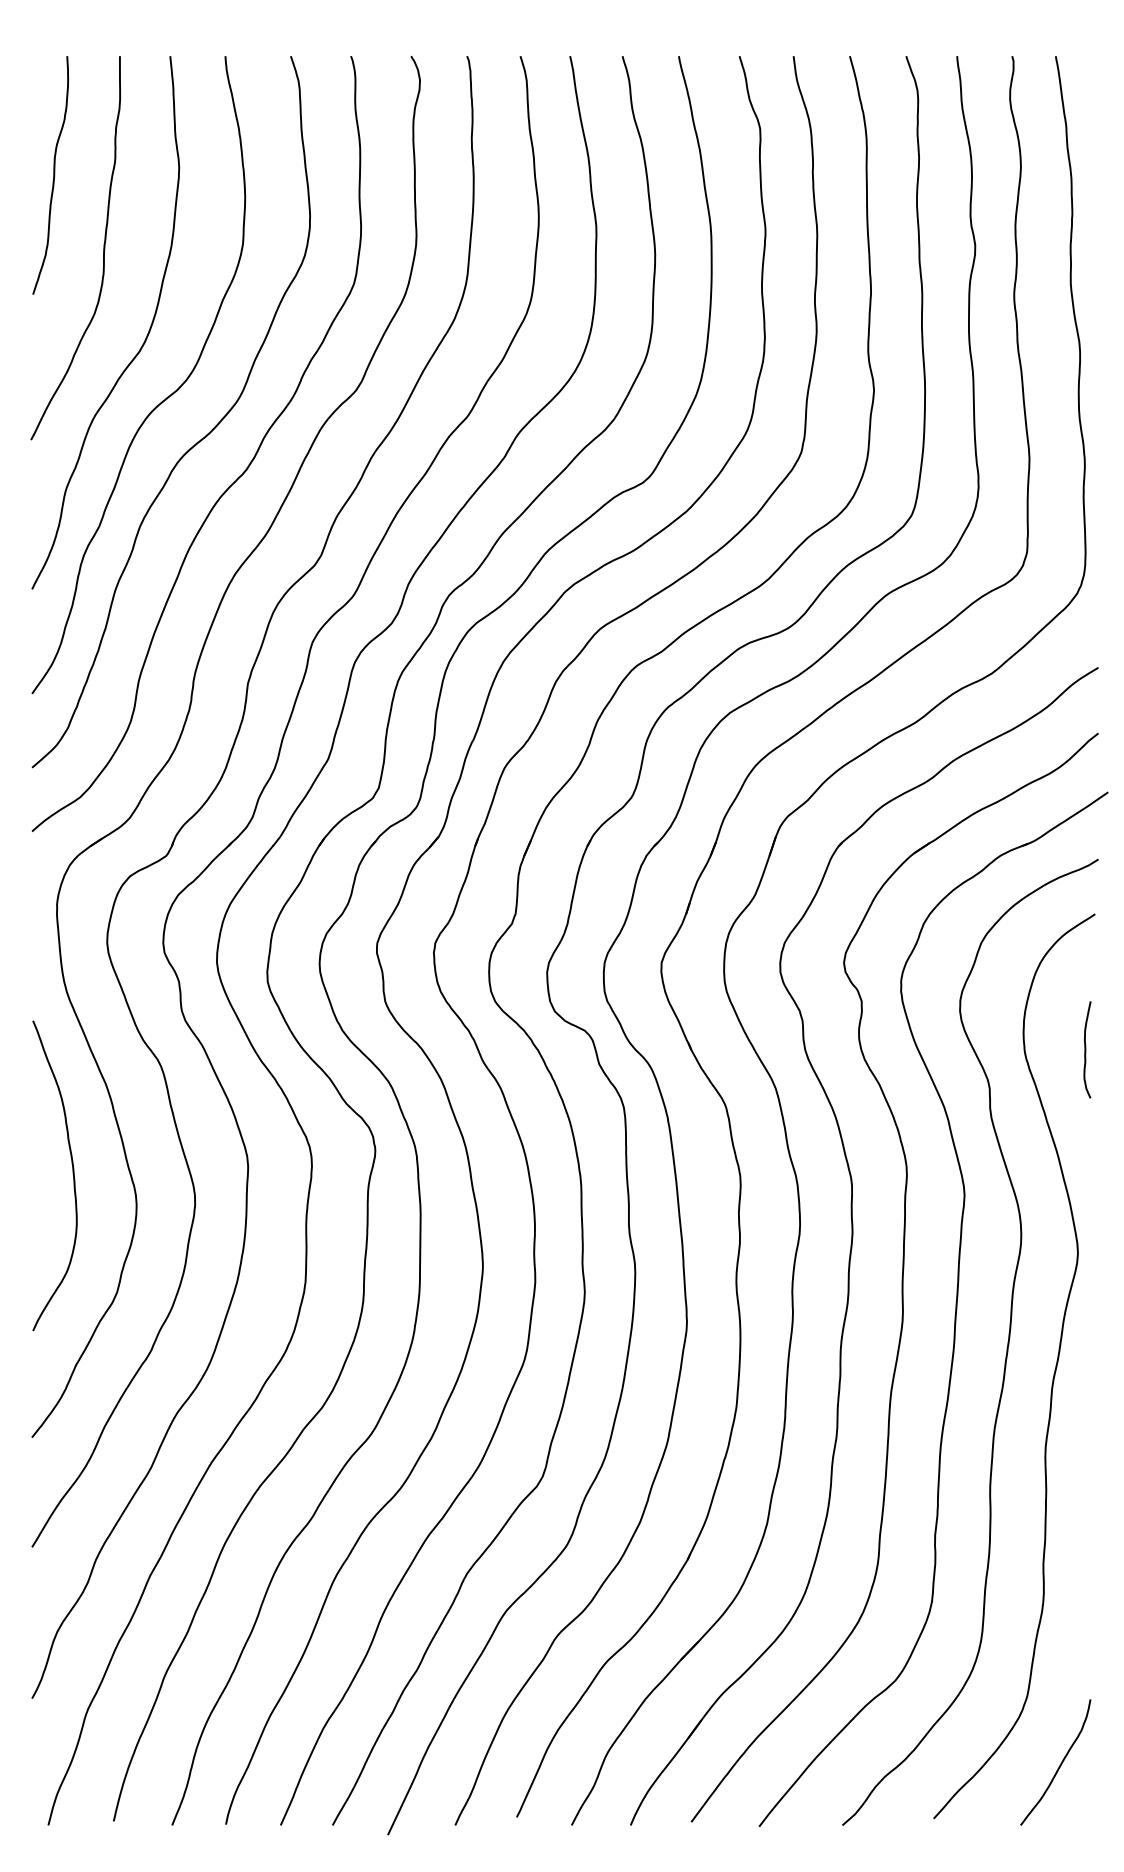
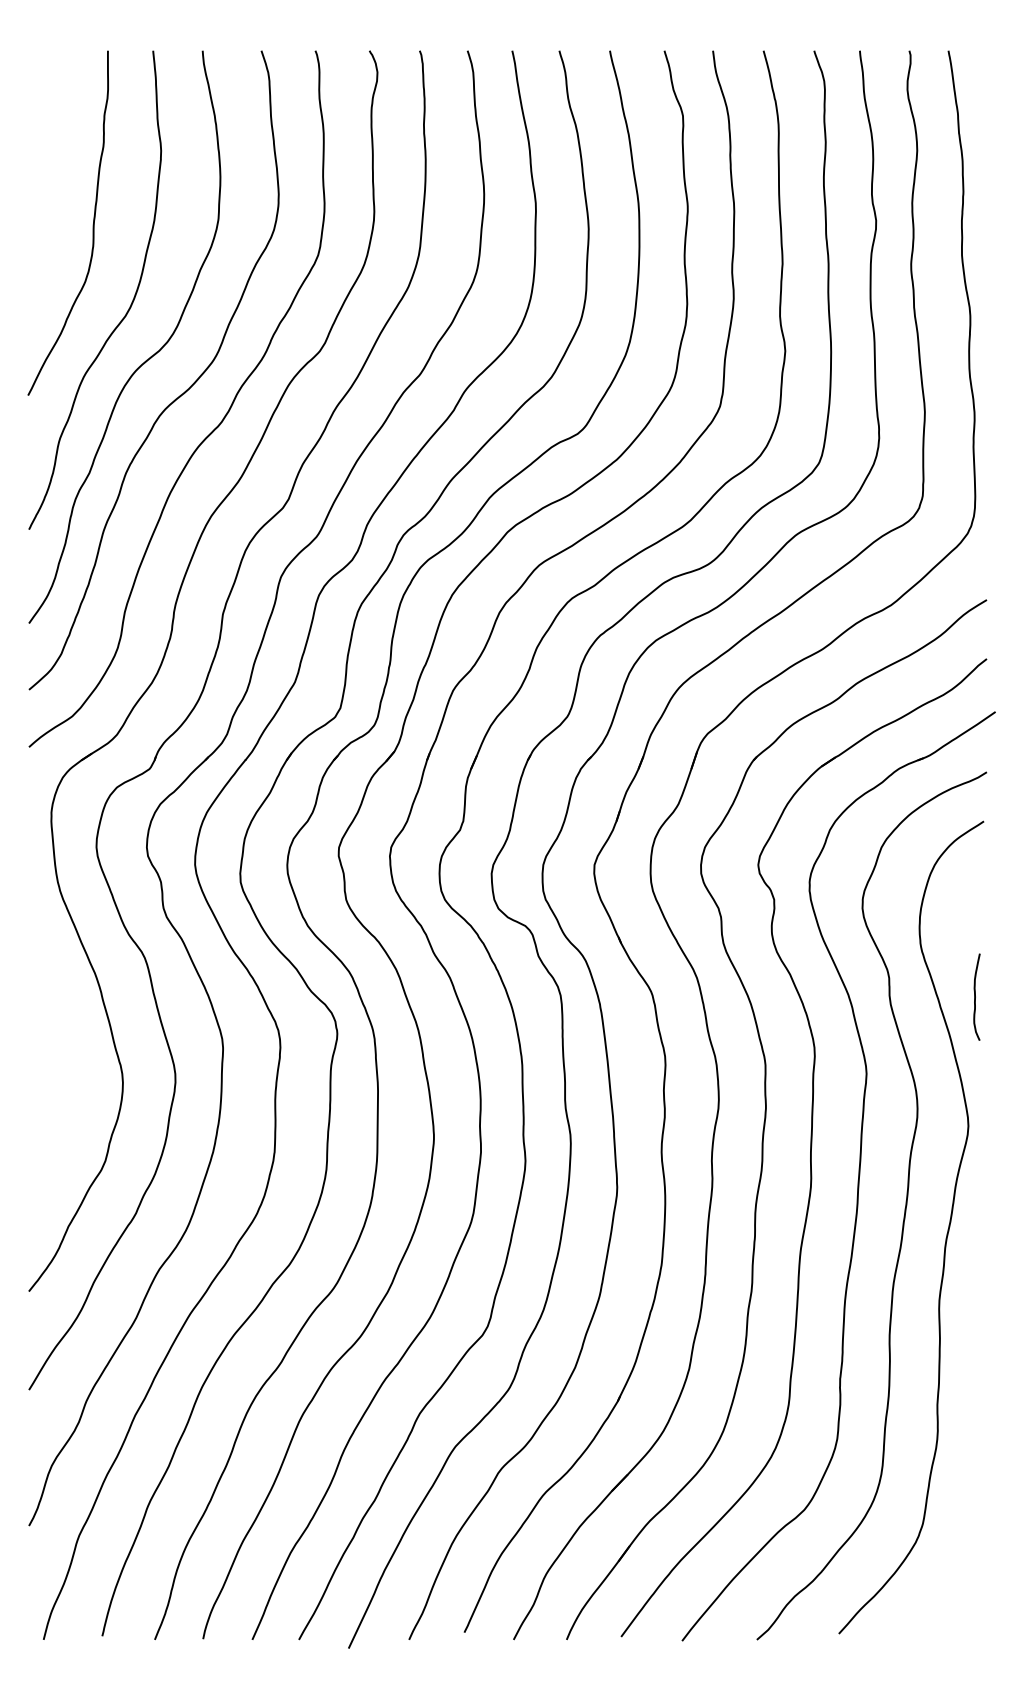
curve: (53, 175) -> (48, 157), removed
curve: (1086, 1049) -> (976, 996), moved
curve: (72, 1174) -> (65, 1055), removed
curve: (1059, 1765) -> (951, 1586), removed

